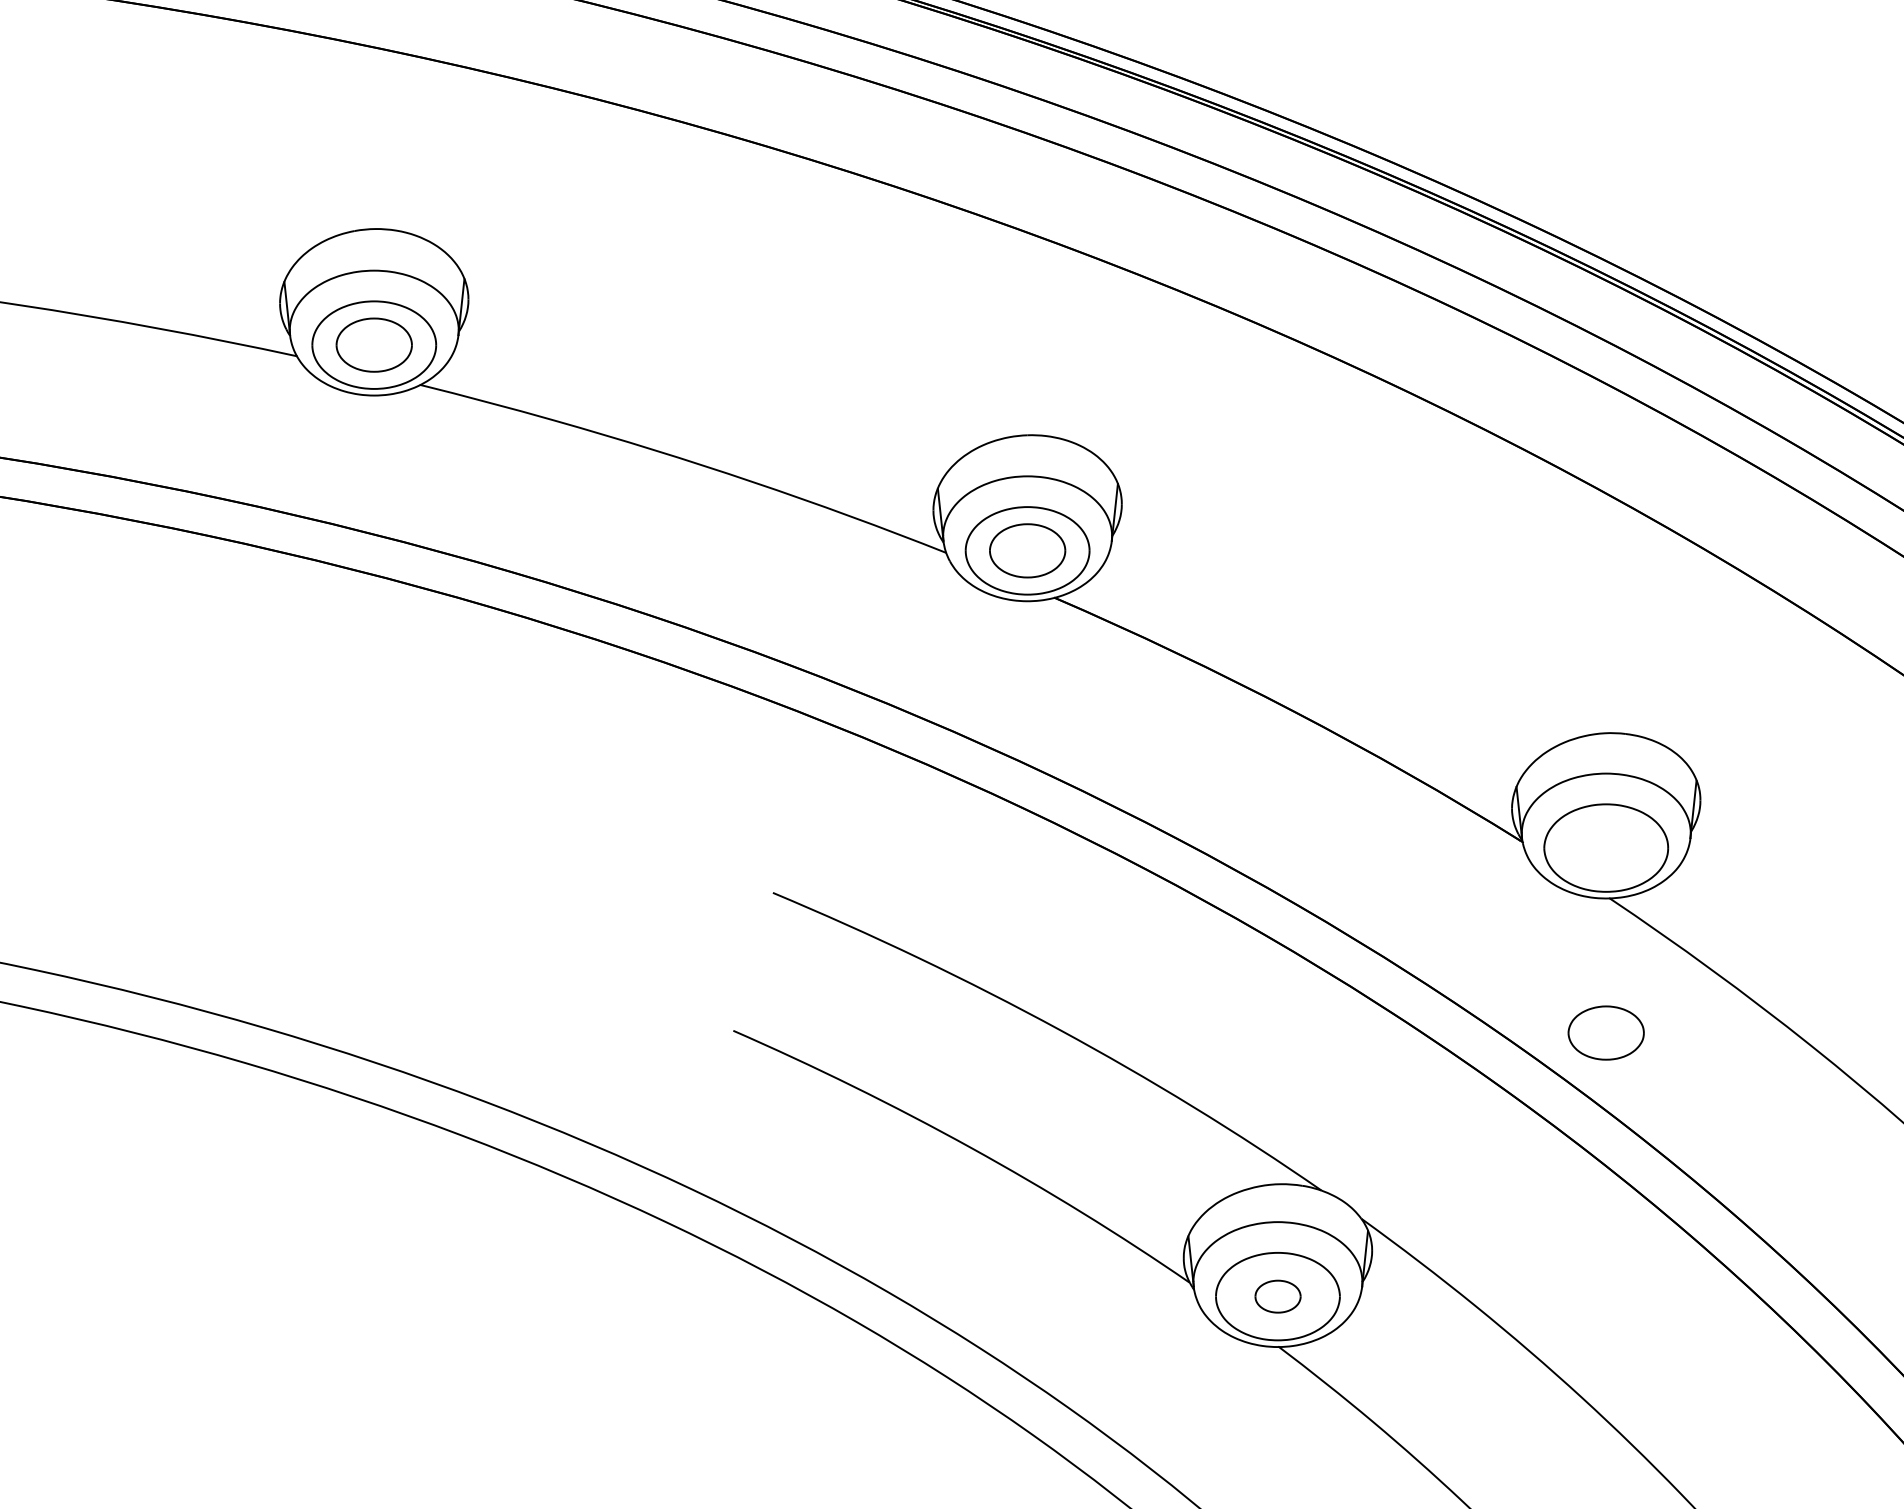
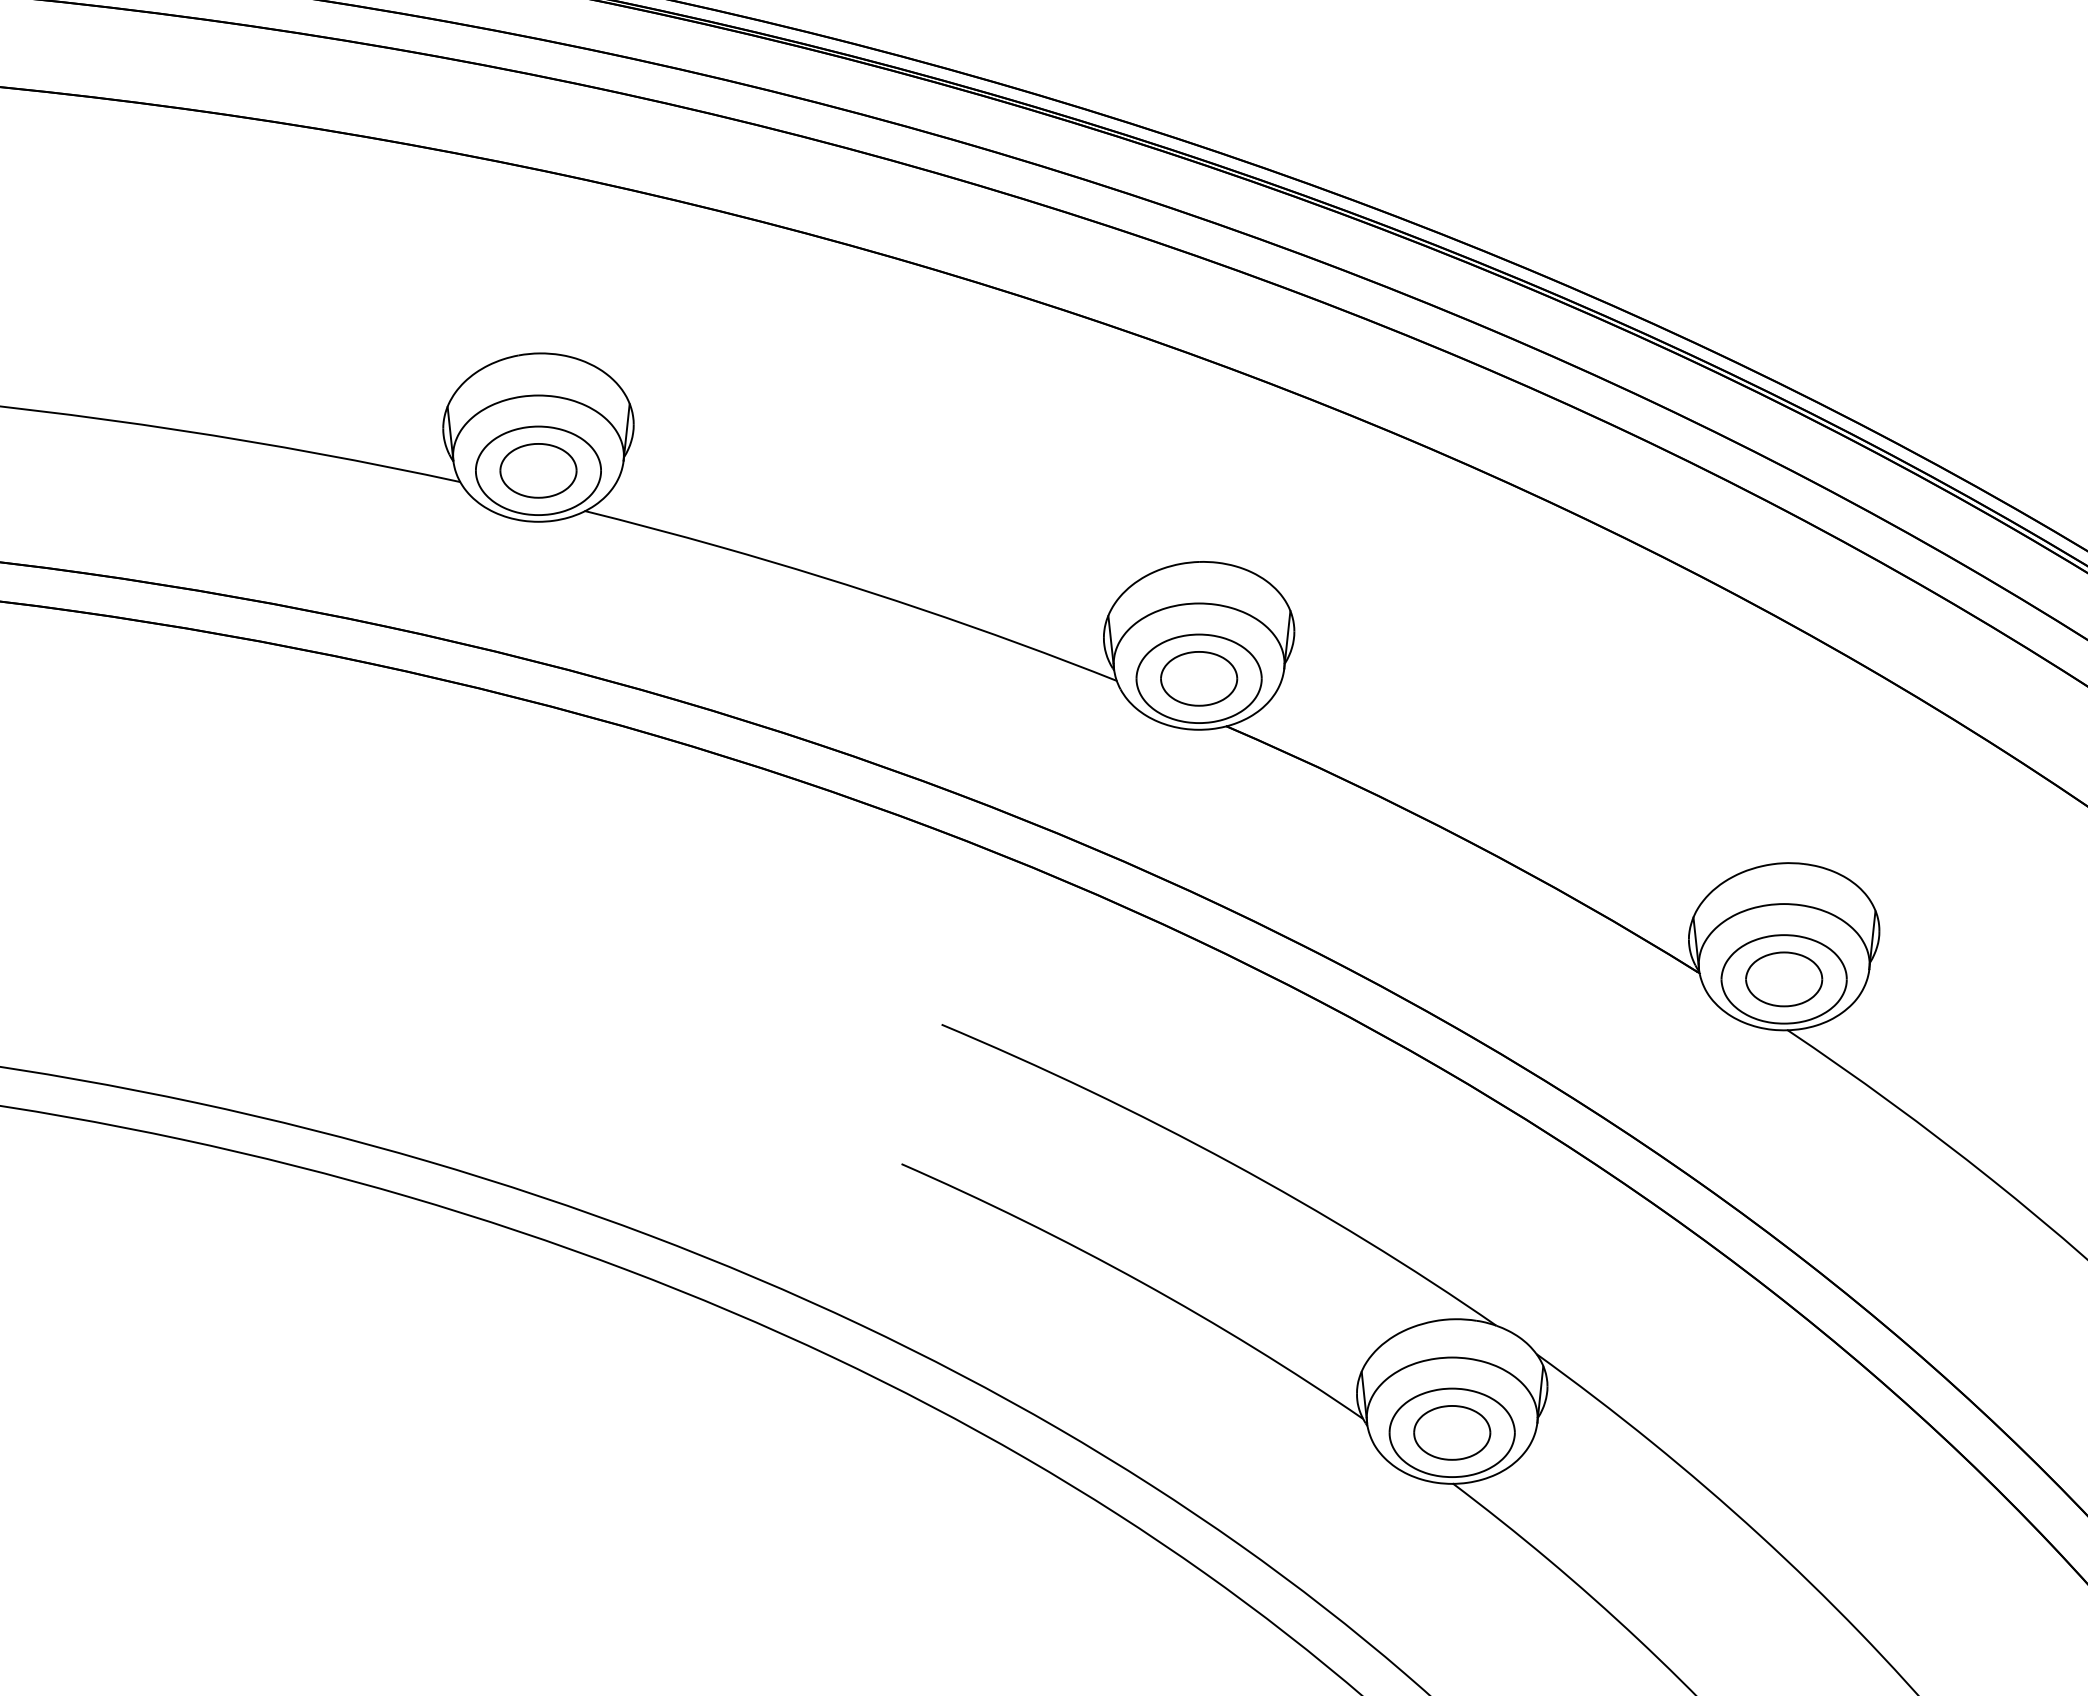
part: (1606, 1033) -> (1784, 979), moved
part: (1278, 1296) -> (1452, 1432), size x1.67

